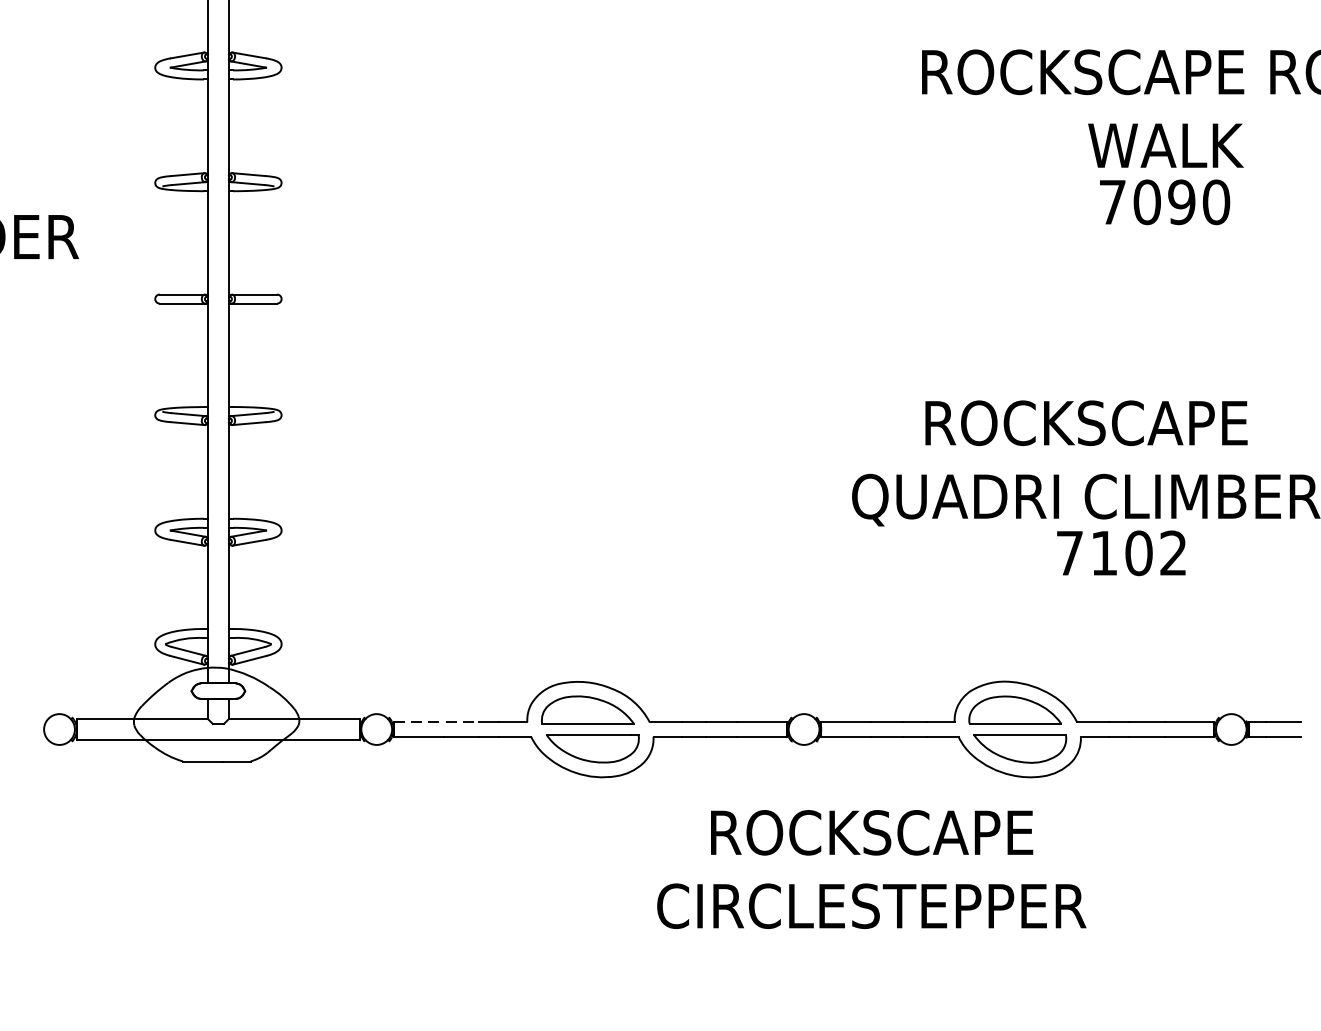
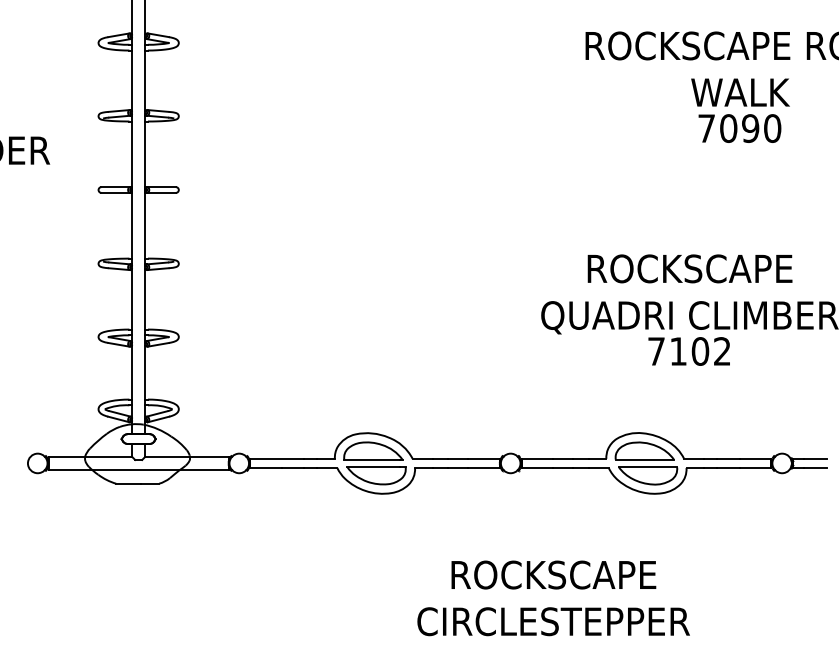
text: (1120, 553) -> (688, 351), moved
line: (436, 721) -> (277, 458), dashed -> solid
text: (871, 869) -> (553, 598), moved

